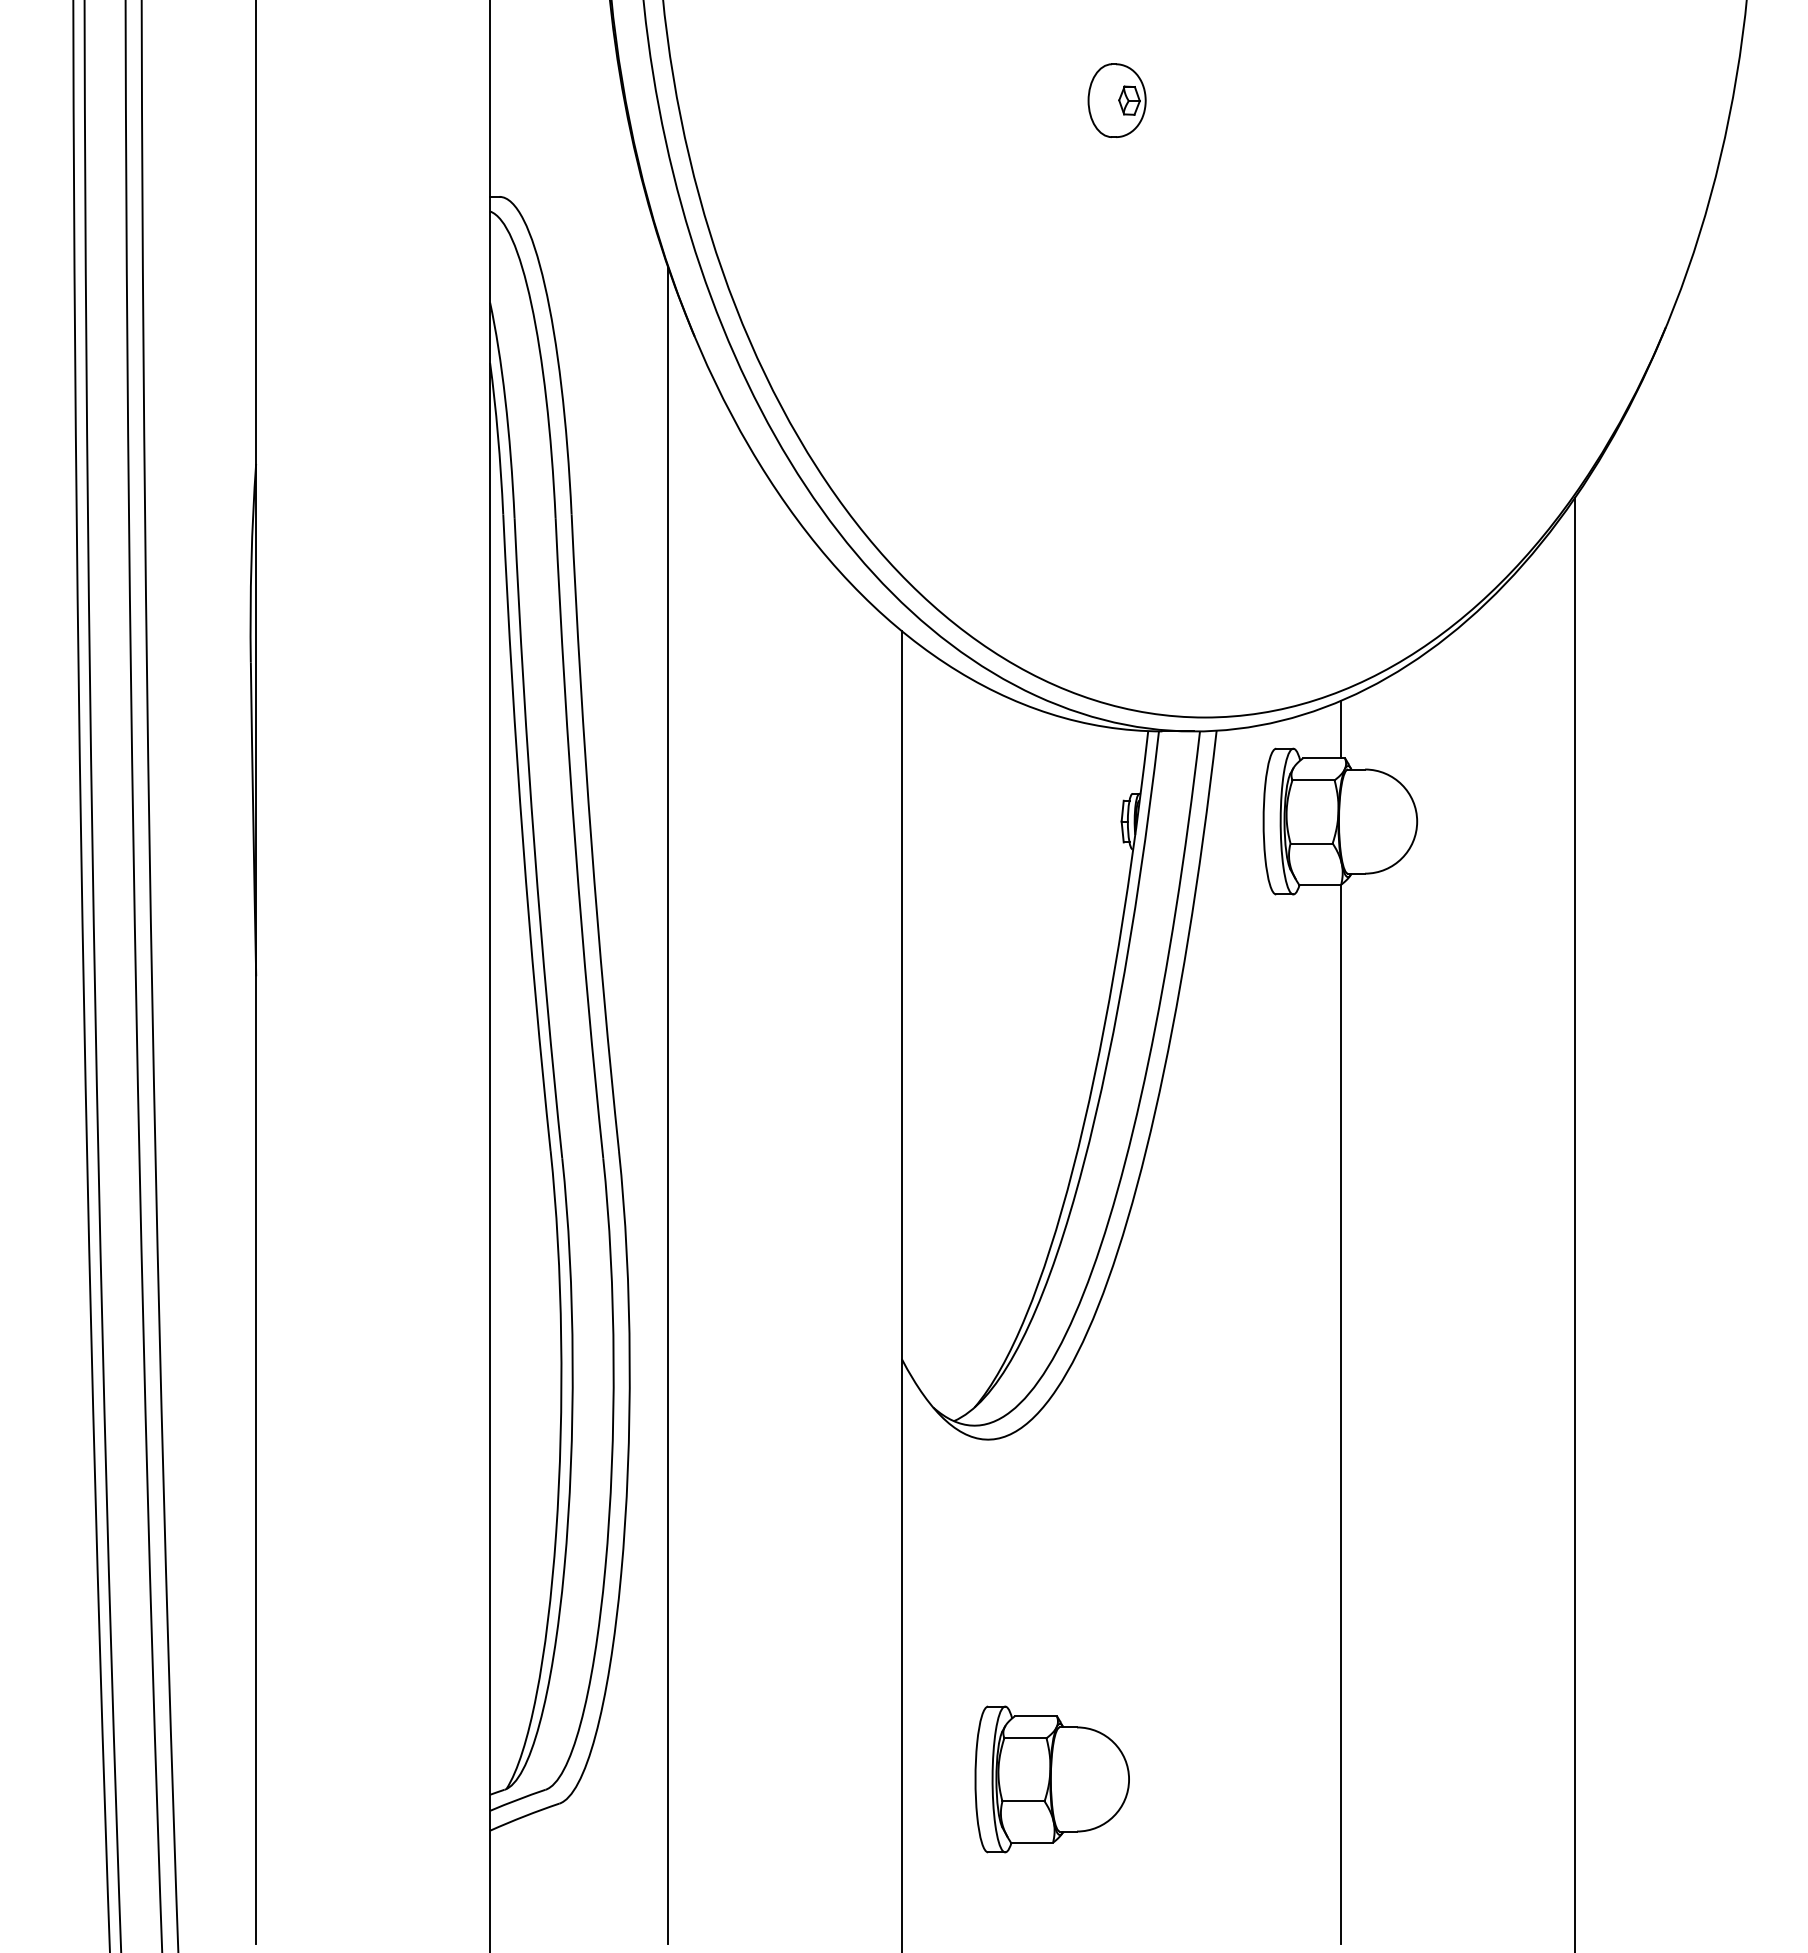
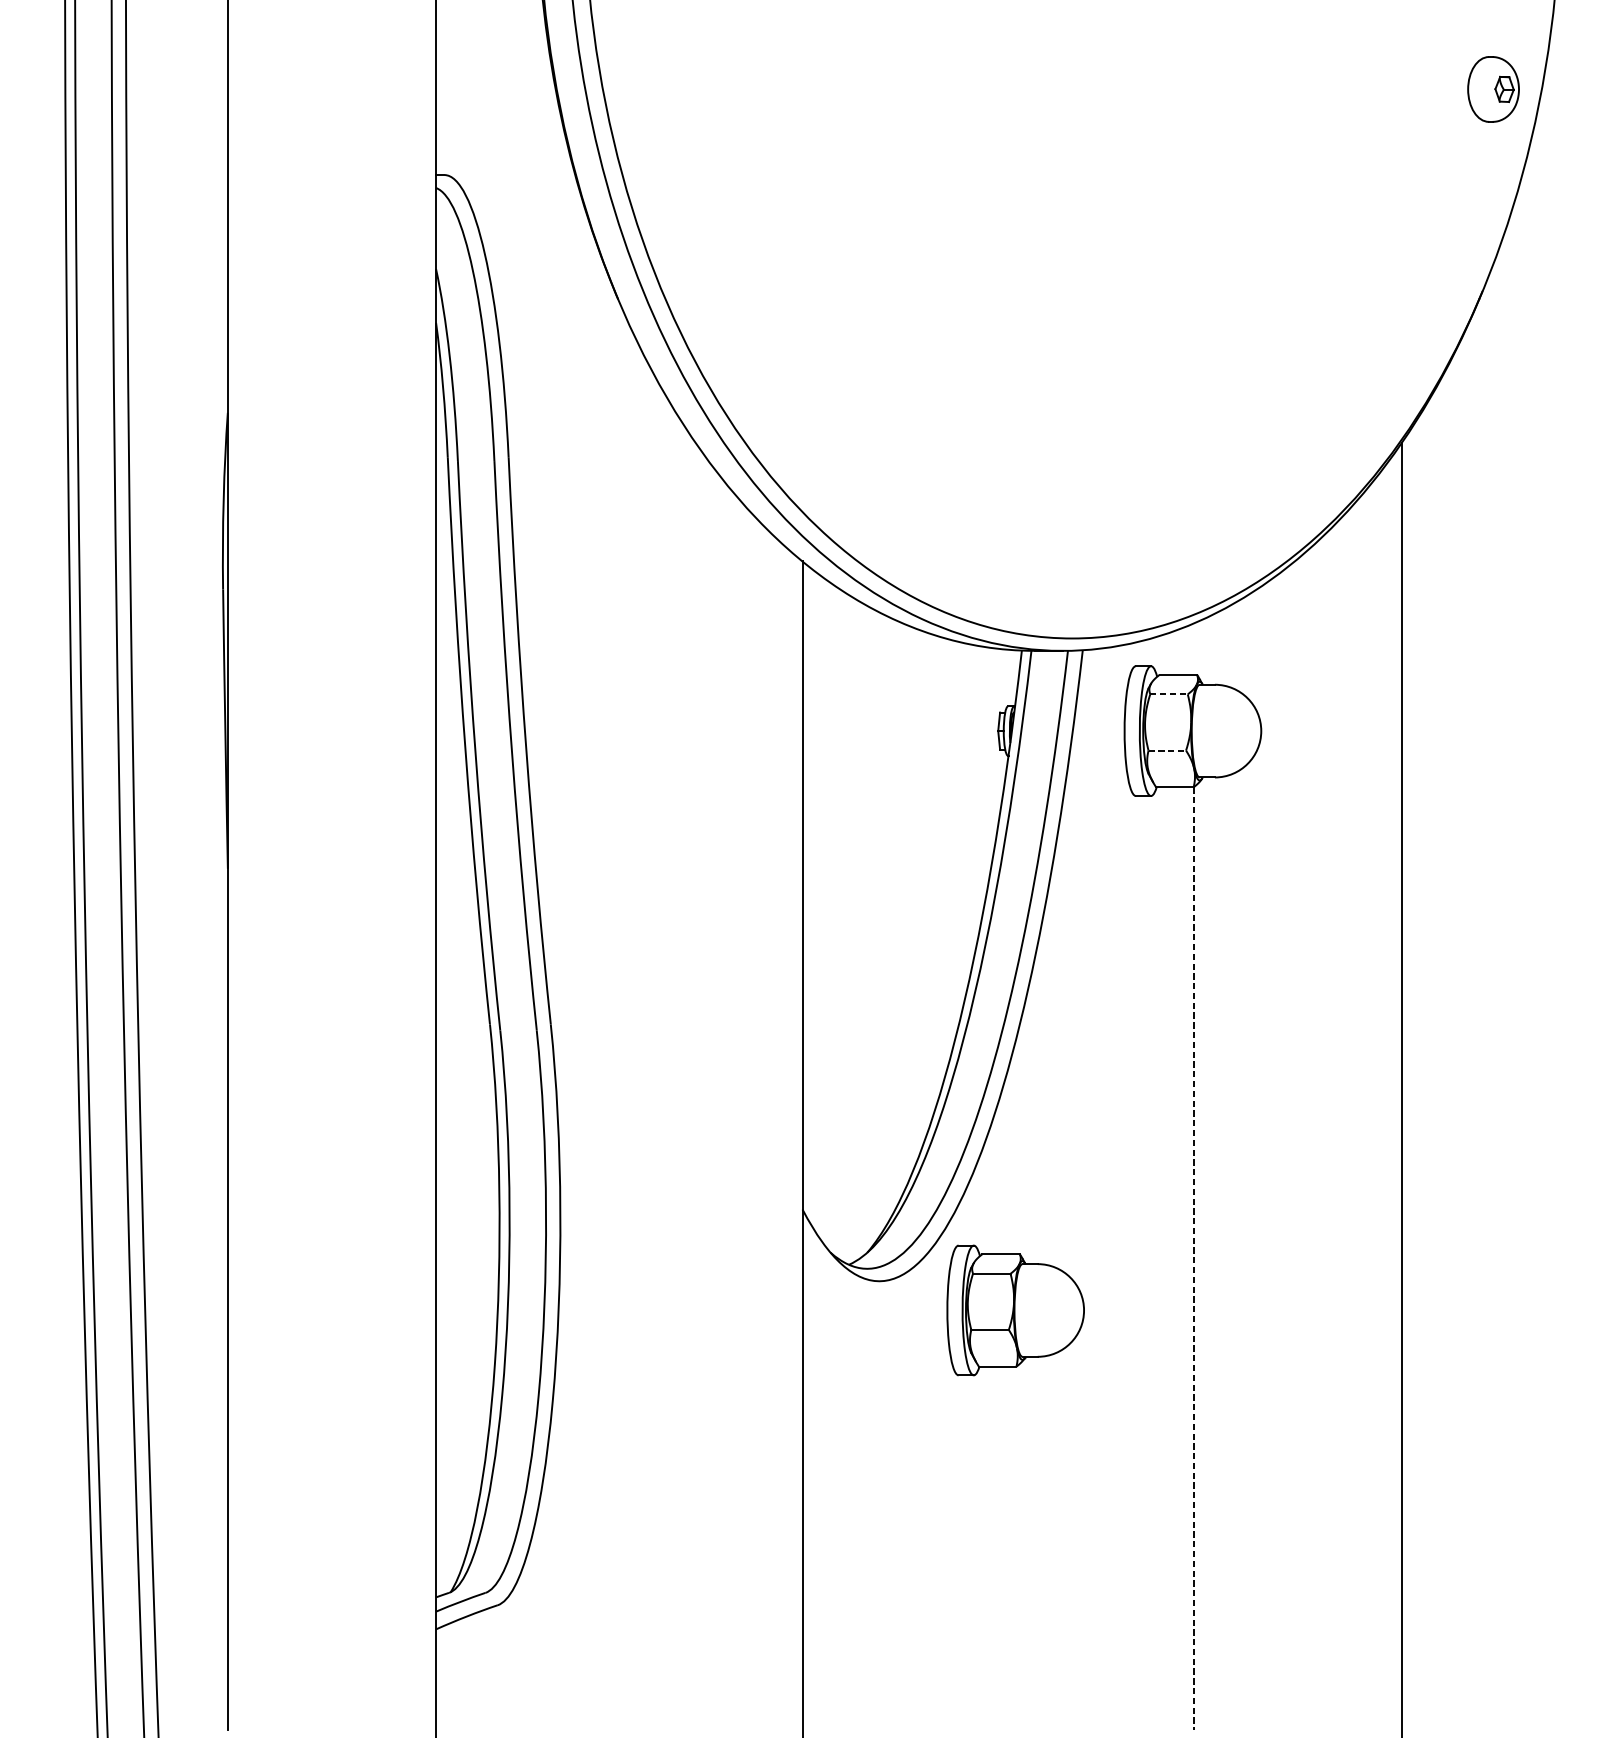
part: (1116, 100) -> (1492, 89), moved
line: (1341, 729) -> (1193, 649), removed
line: (1314, 780) -> (1169, 694), solid -> dashed
line: (1312, 843) -> (1168, 750), solid -> dashed
line: (667, 1104) -> (593, 982), removed
line: (1341, 1414) -> (1193, 1258), solid -> dashed
part: (1051, 1779) -> (1015, 1310), moved

